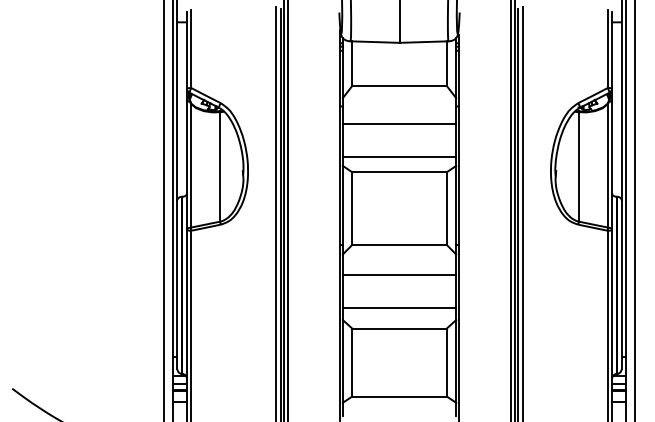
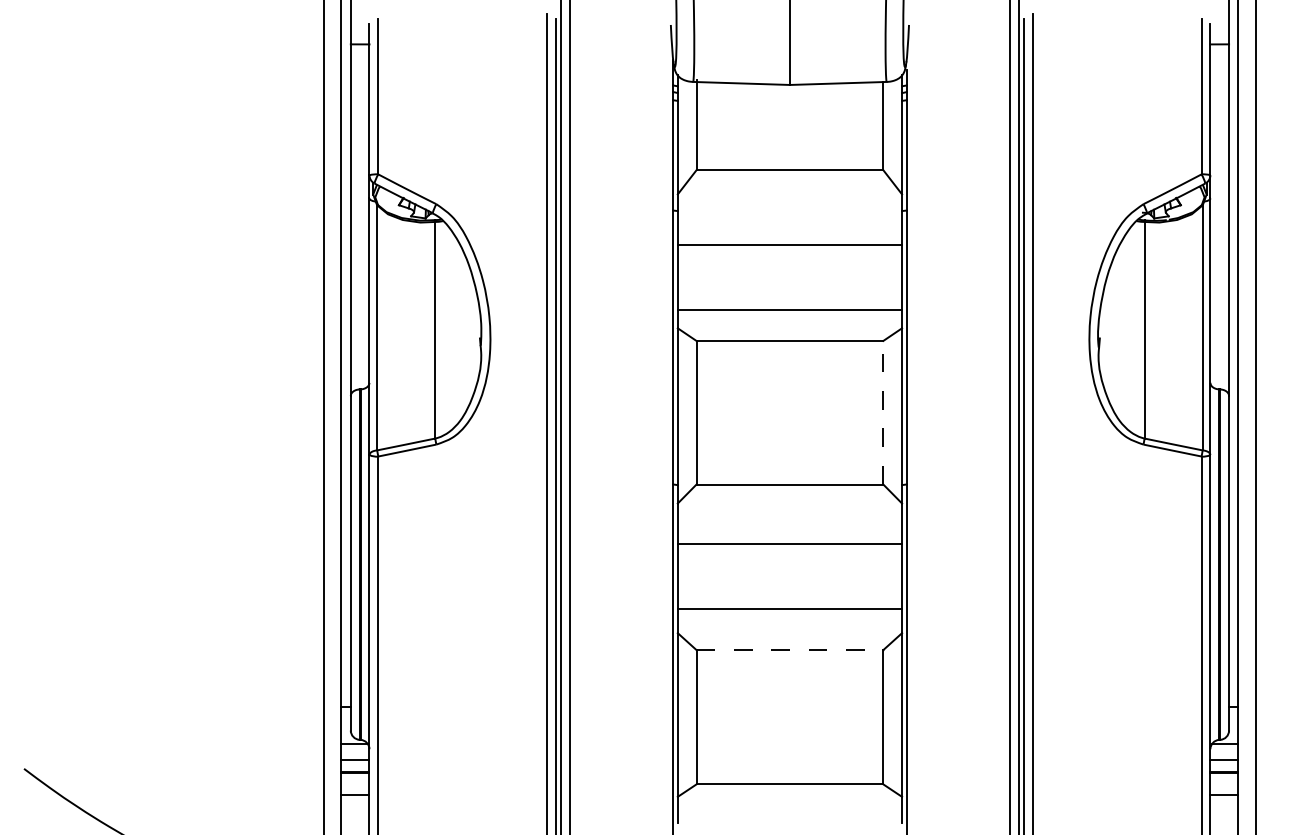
line: (446, 208) -> (882, 412), solid -> dashed
line: (400, 328) -> (791, 649), solid -> dashed

